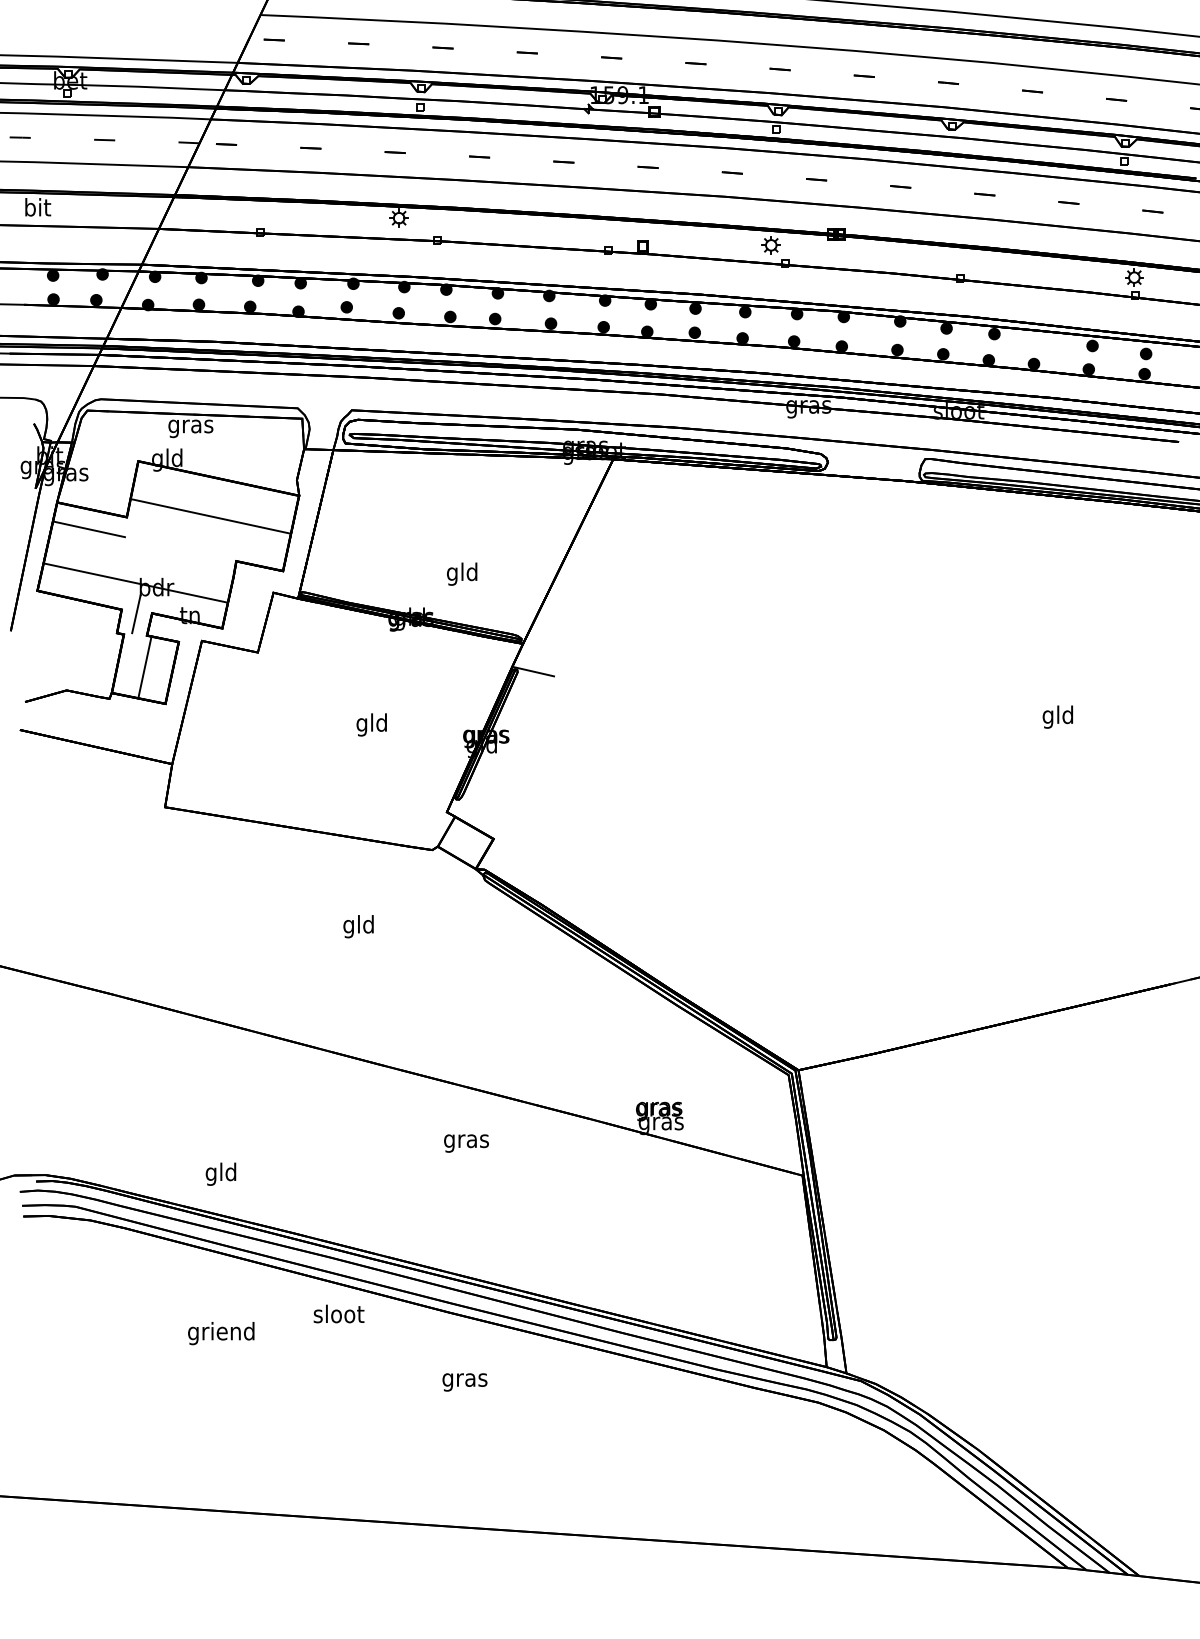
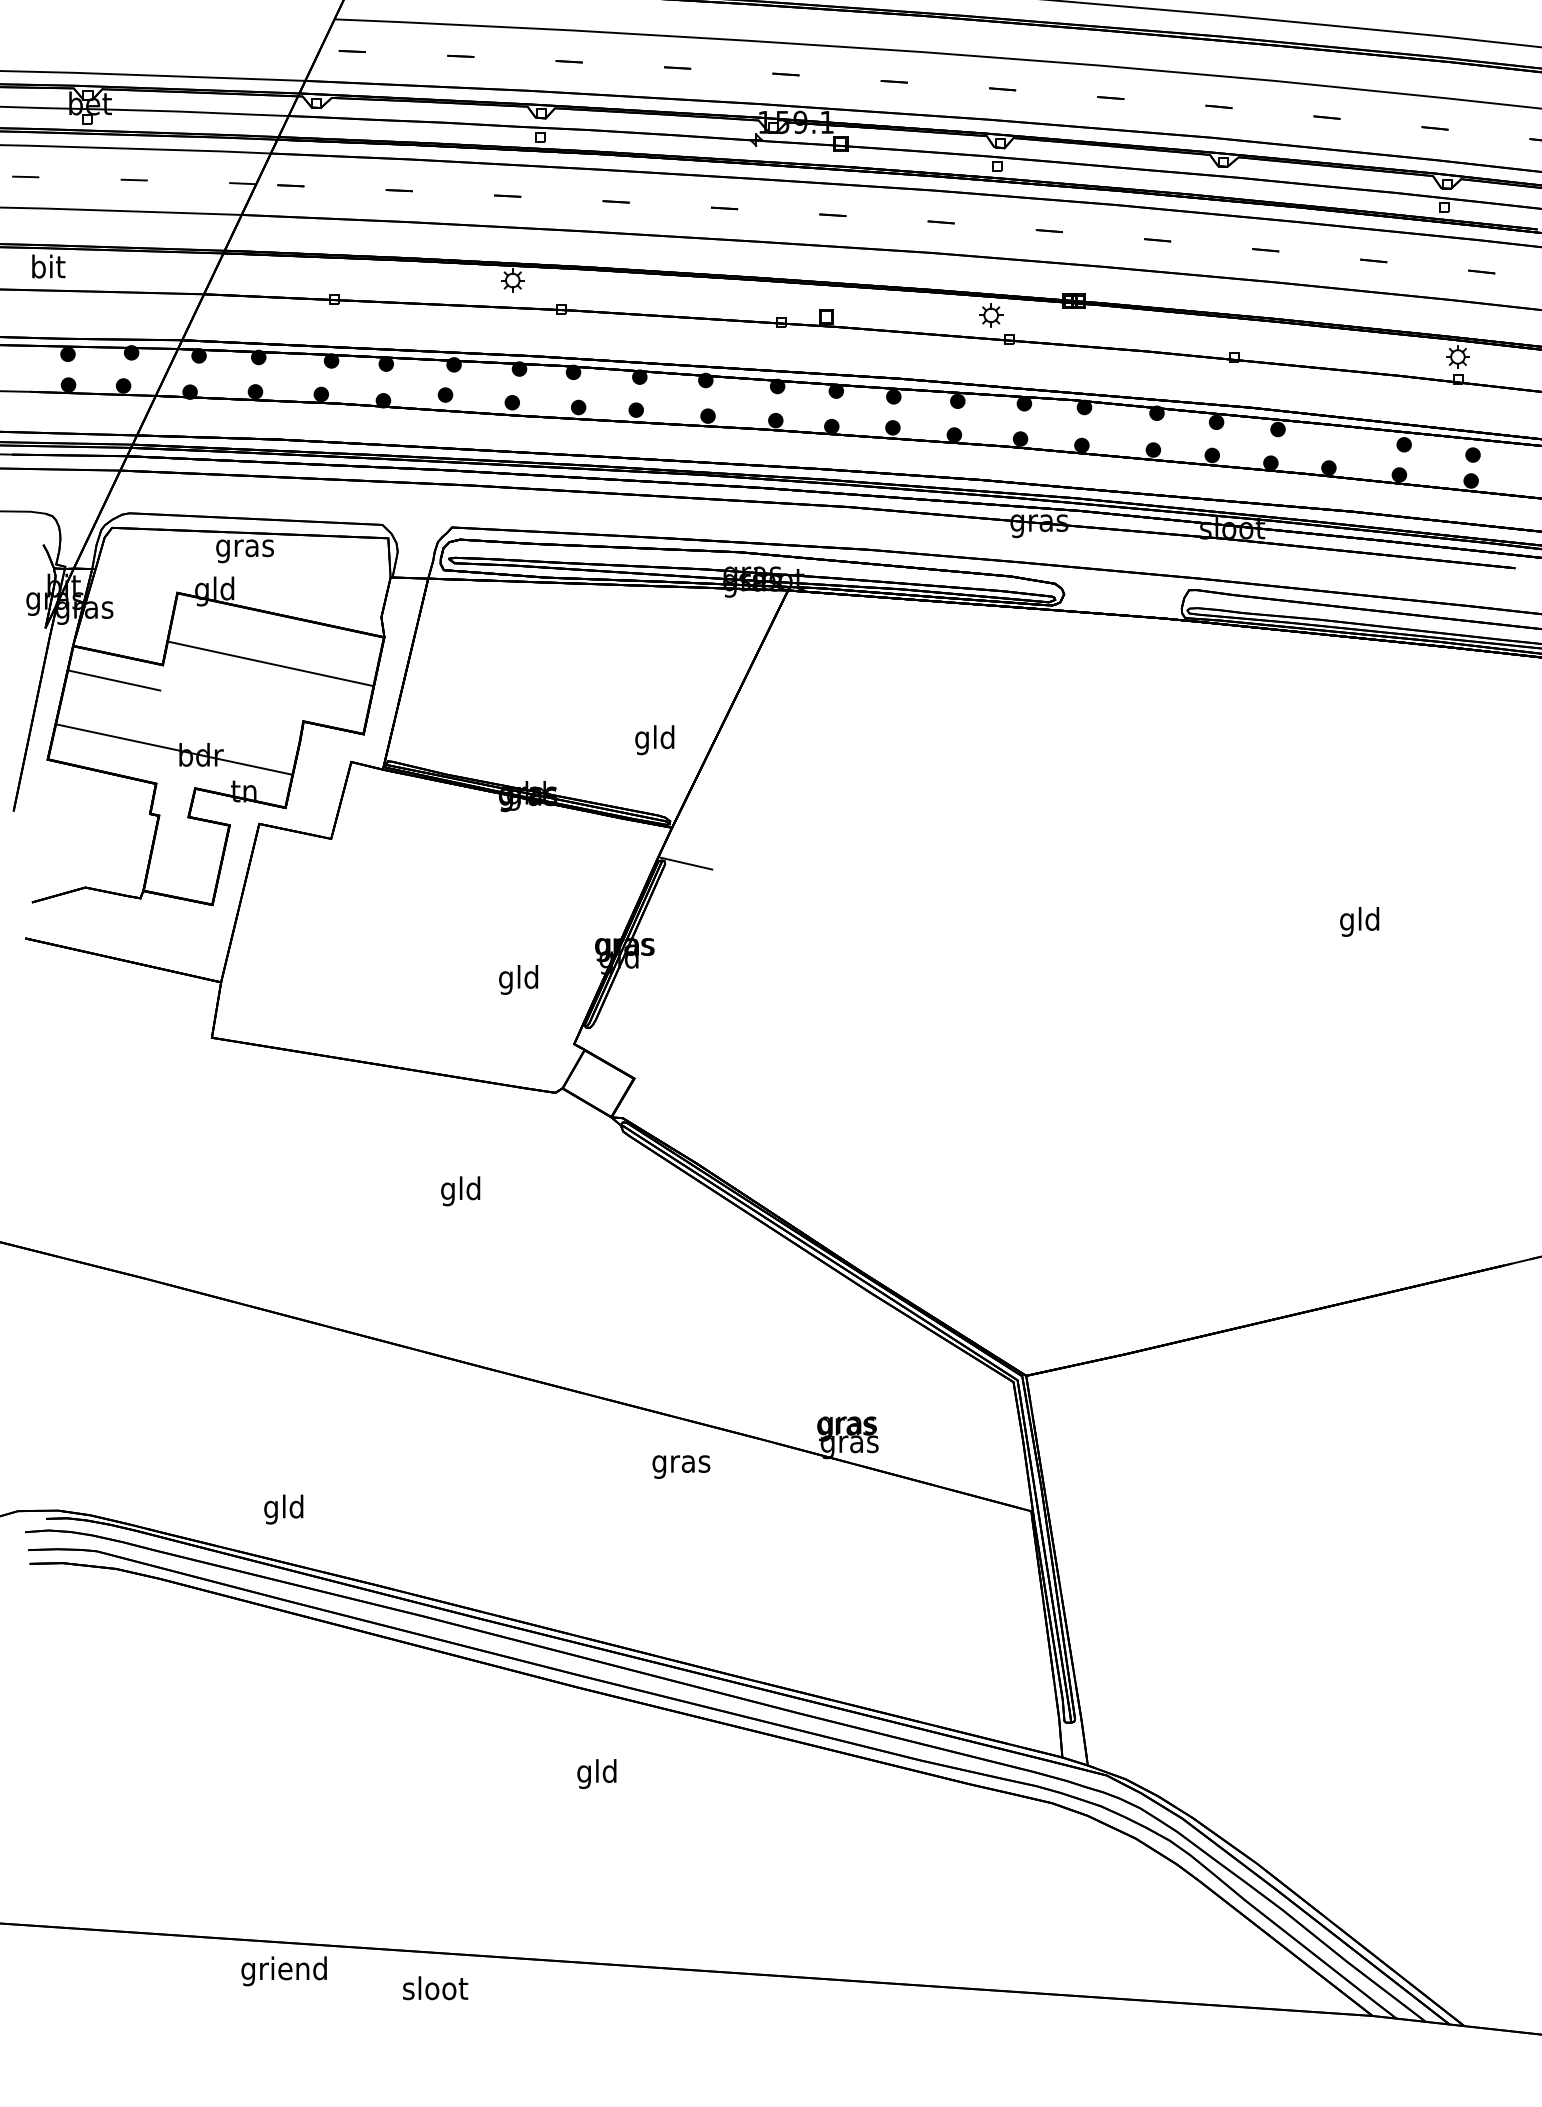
text: (461, 574) -> (654, 740), moved
line: (135, 614) -> (174, 789), removed
line: (144, 667) -> (185, 857), removed
text: (371, 724) -> (518, 979), moved
text: (466, 1143) -> (681, 1466), moved
text: (339, 1314) -> (435, 1988), moved
text: (220, 1333) -> (283, 1971), moved
text: (465, 1380) -> (597, 1774), gras -> gld

